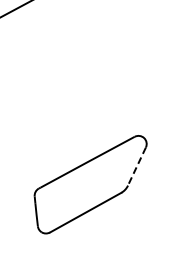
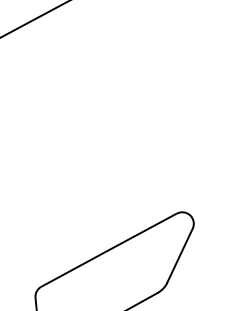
line: (136, 167) -> (179, 256), dashed -> solid

